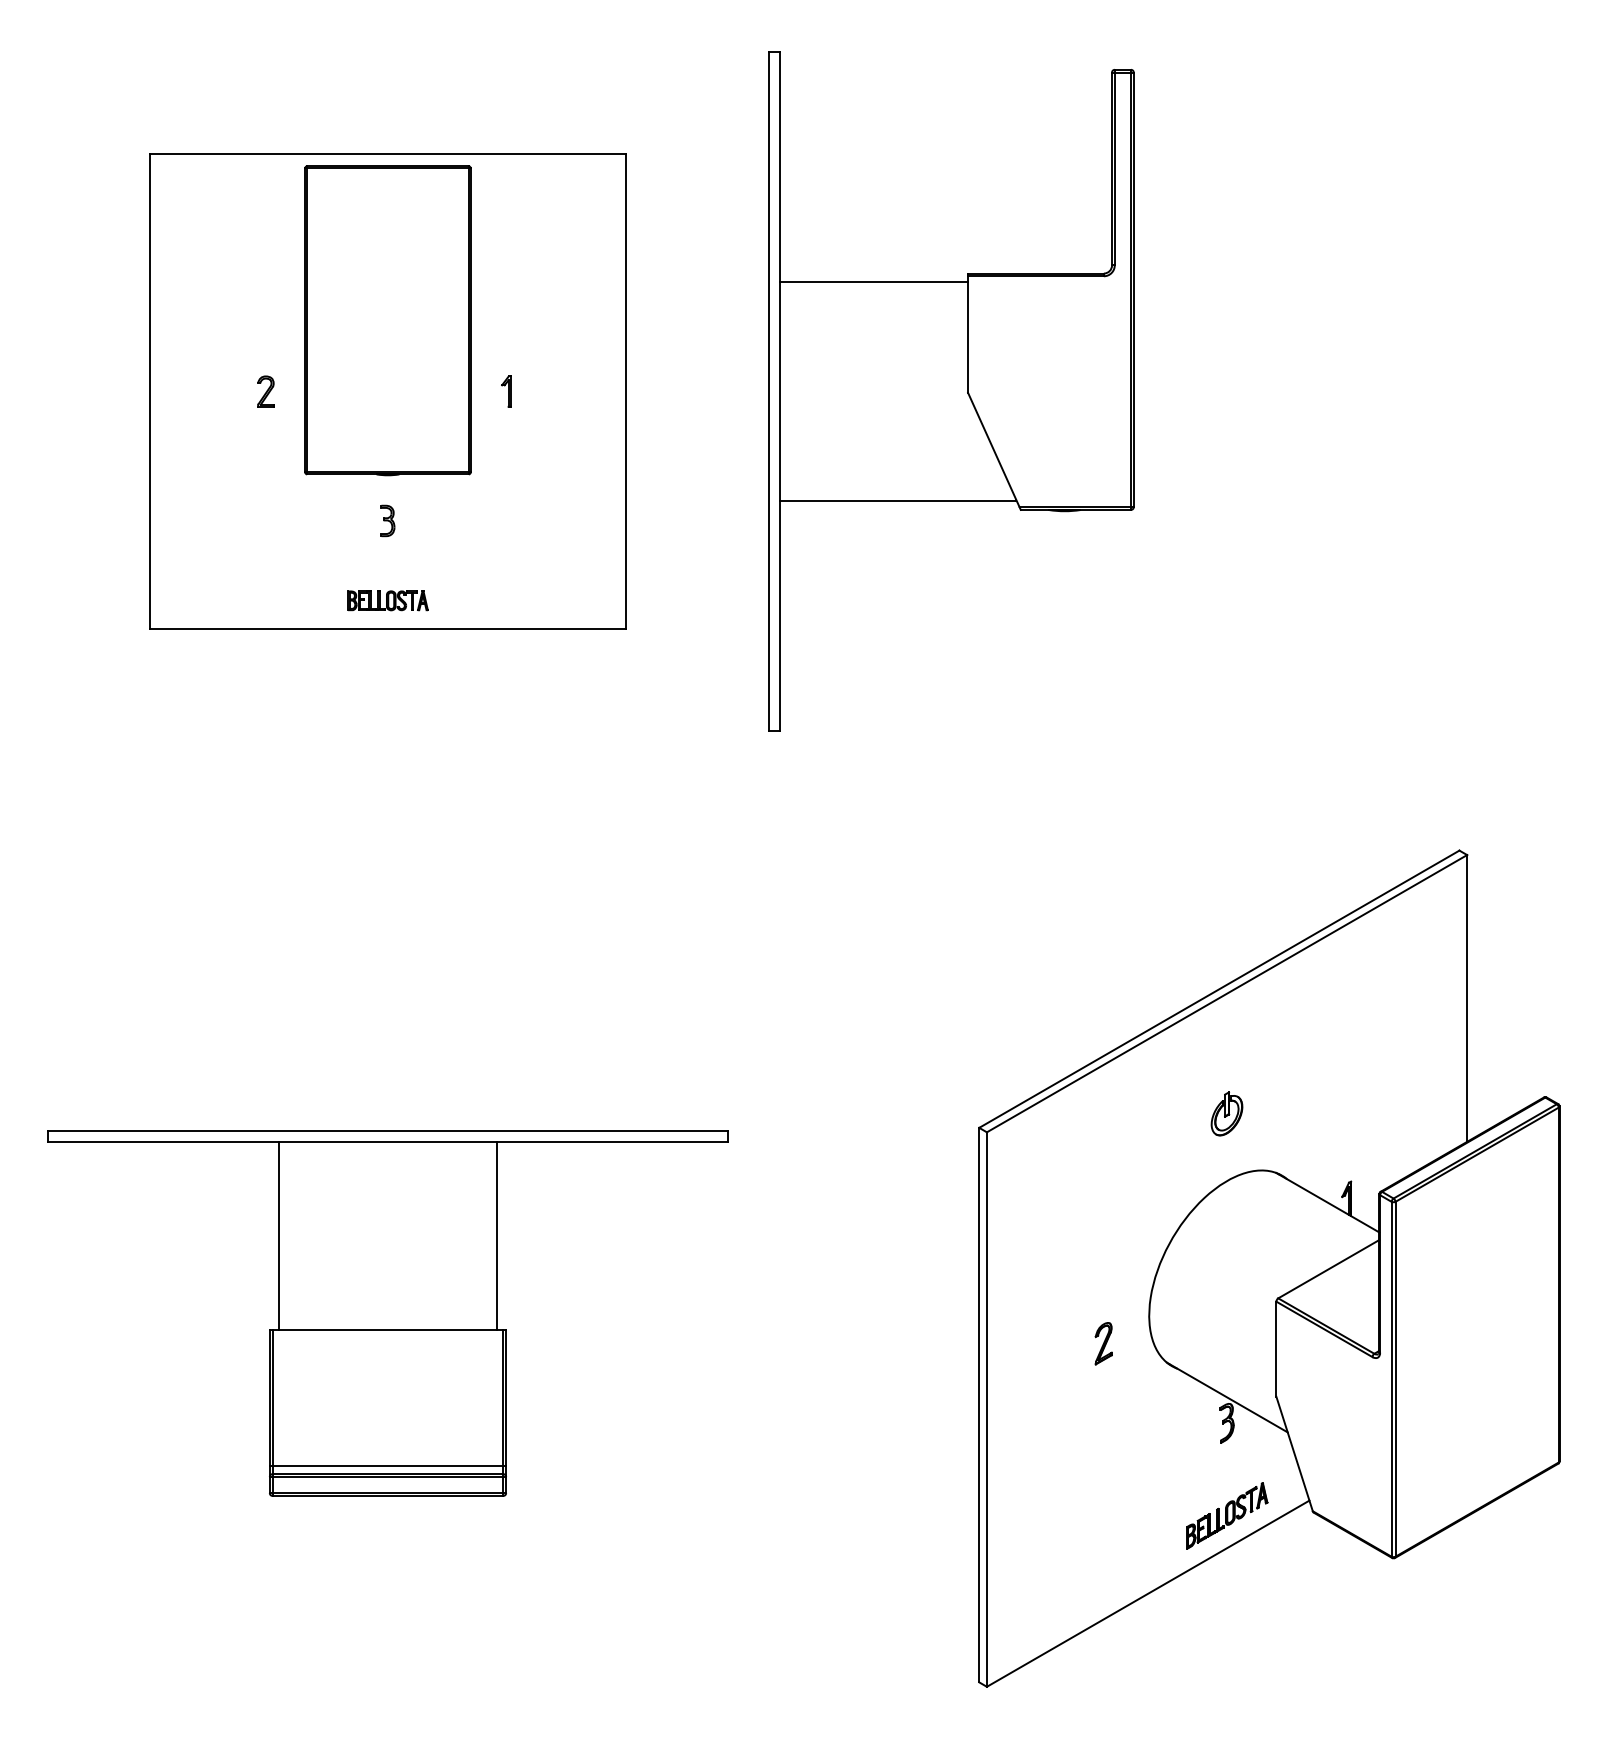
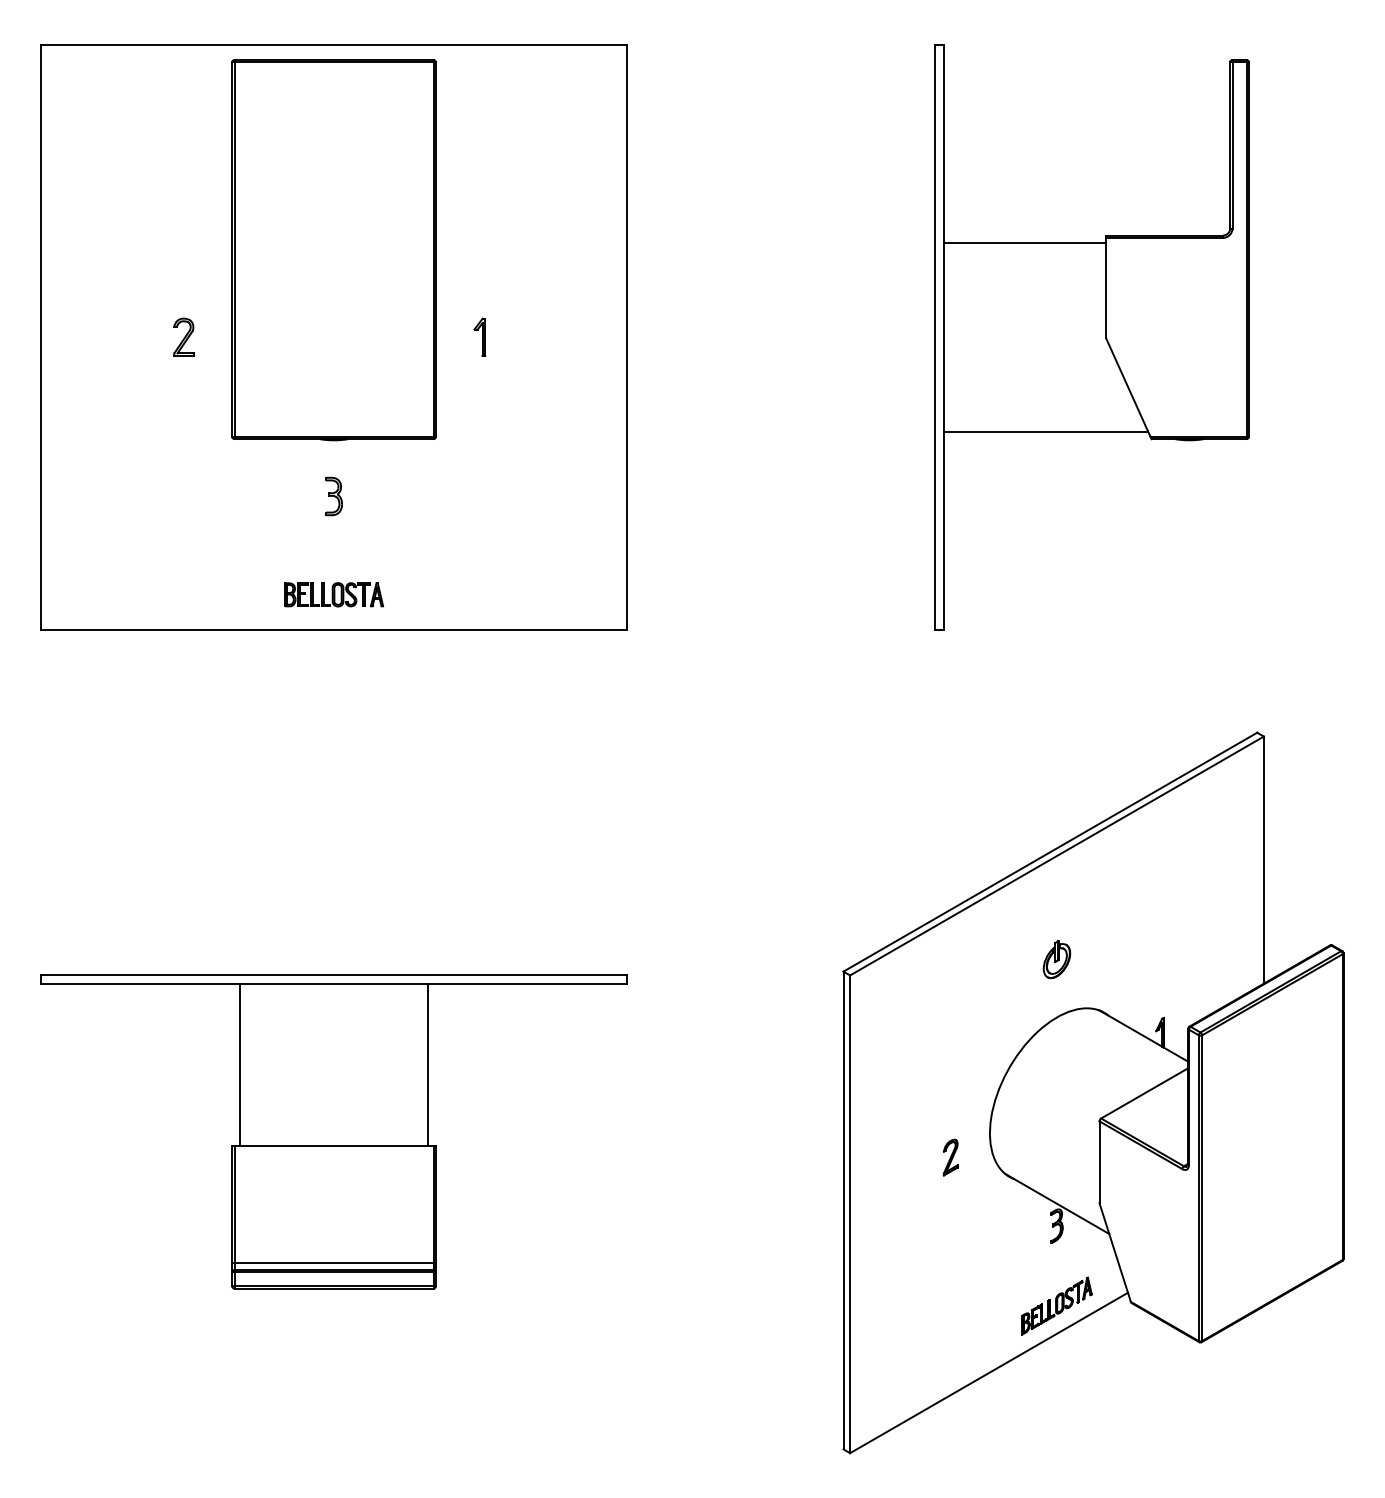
part: (387, 391) -> (333, 337), size x1.43
part: (951, 391) -> (1091, 337), moved

